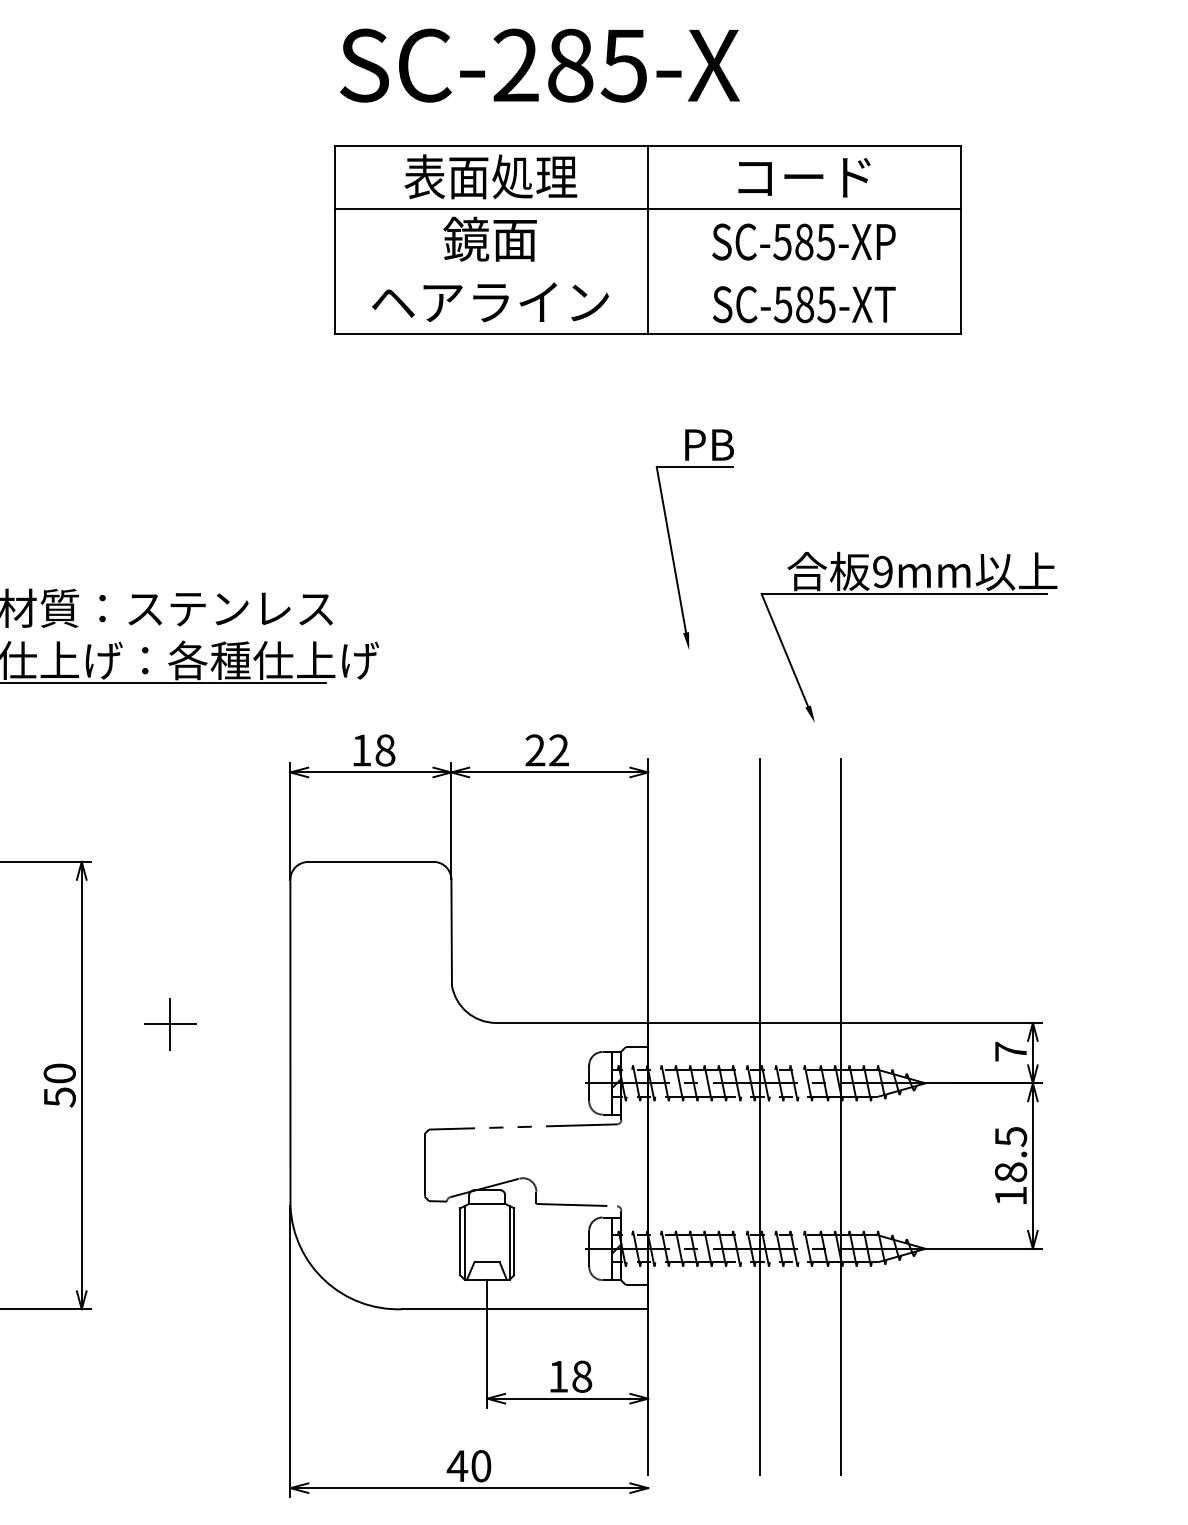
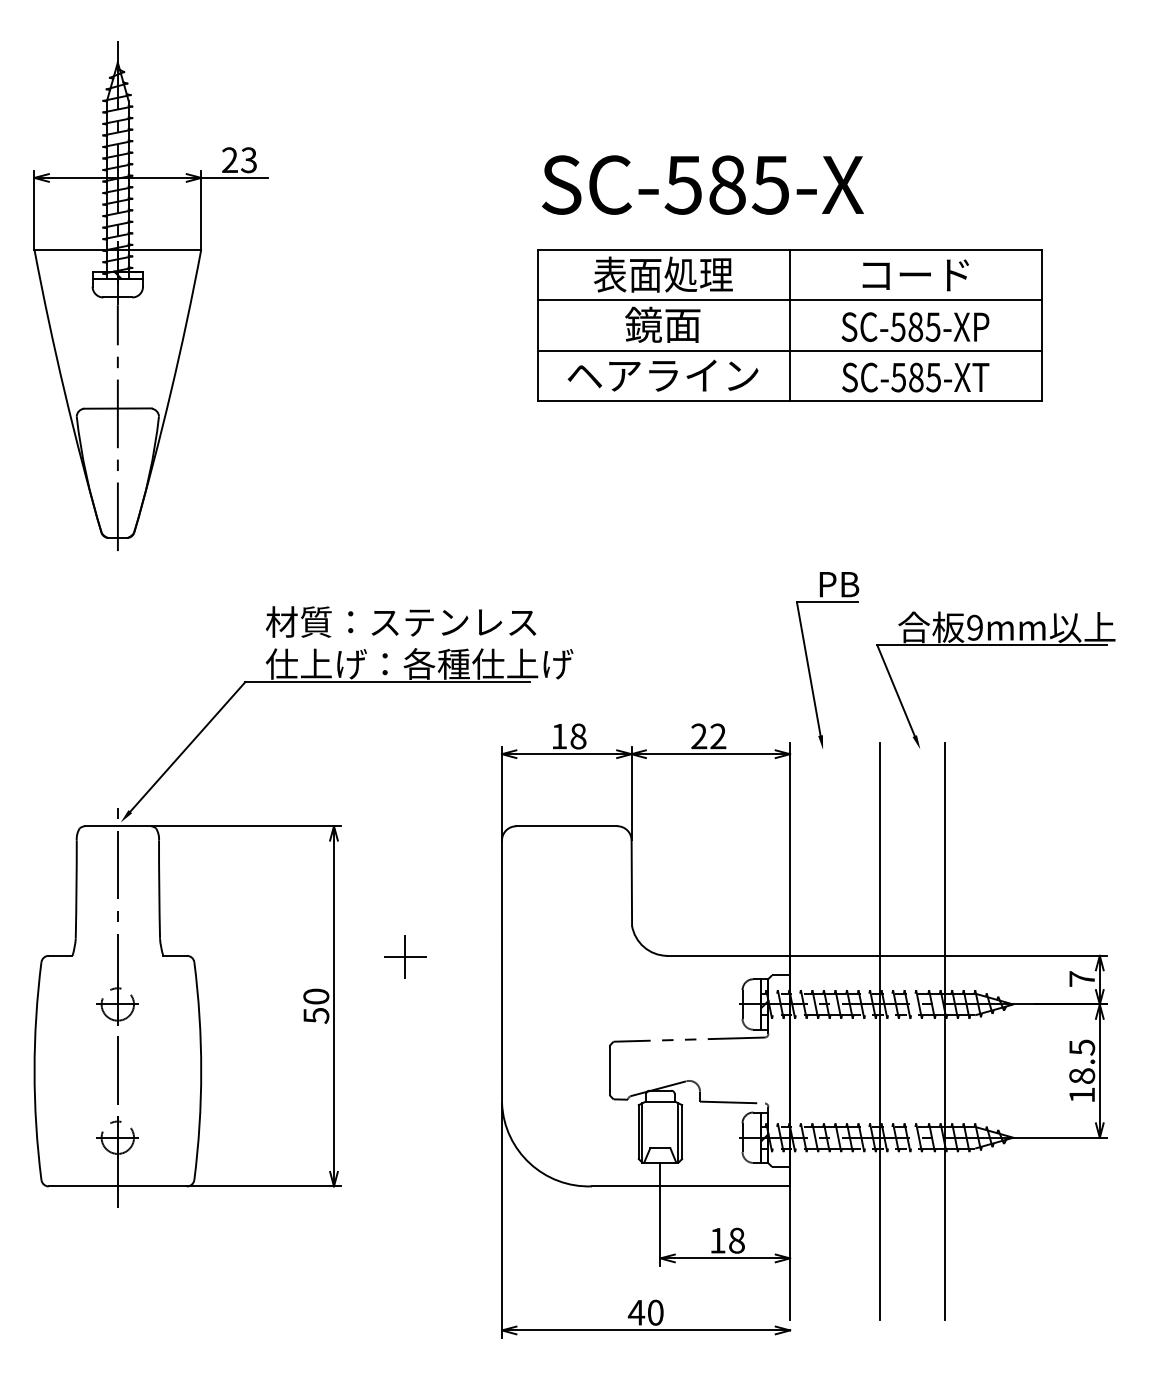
text: (514, 64) -> (682, 184), SC-285-X -> SC-585-X
line: (647, 271) -> (789, 350), added
part: (672, 545) -> (809, 665), moved
part: (908, 593) -> (995, 645), moved

